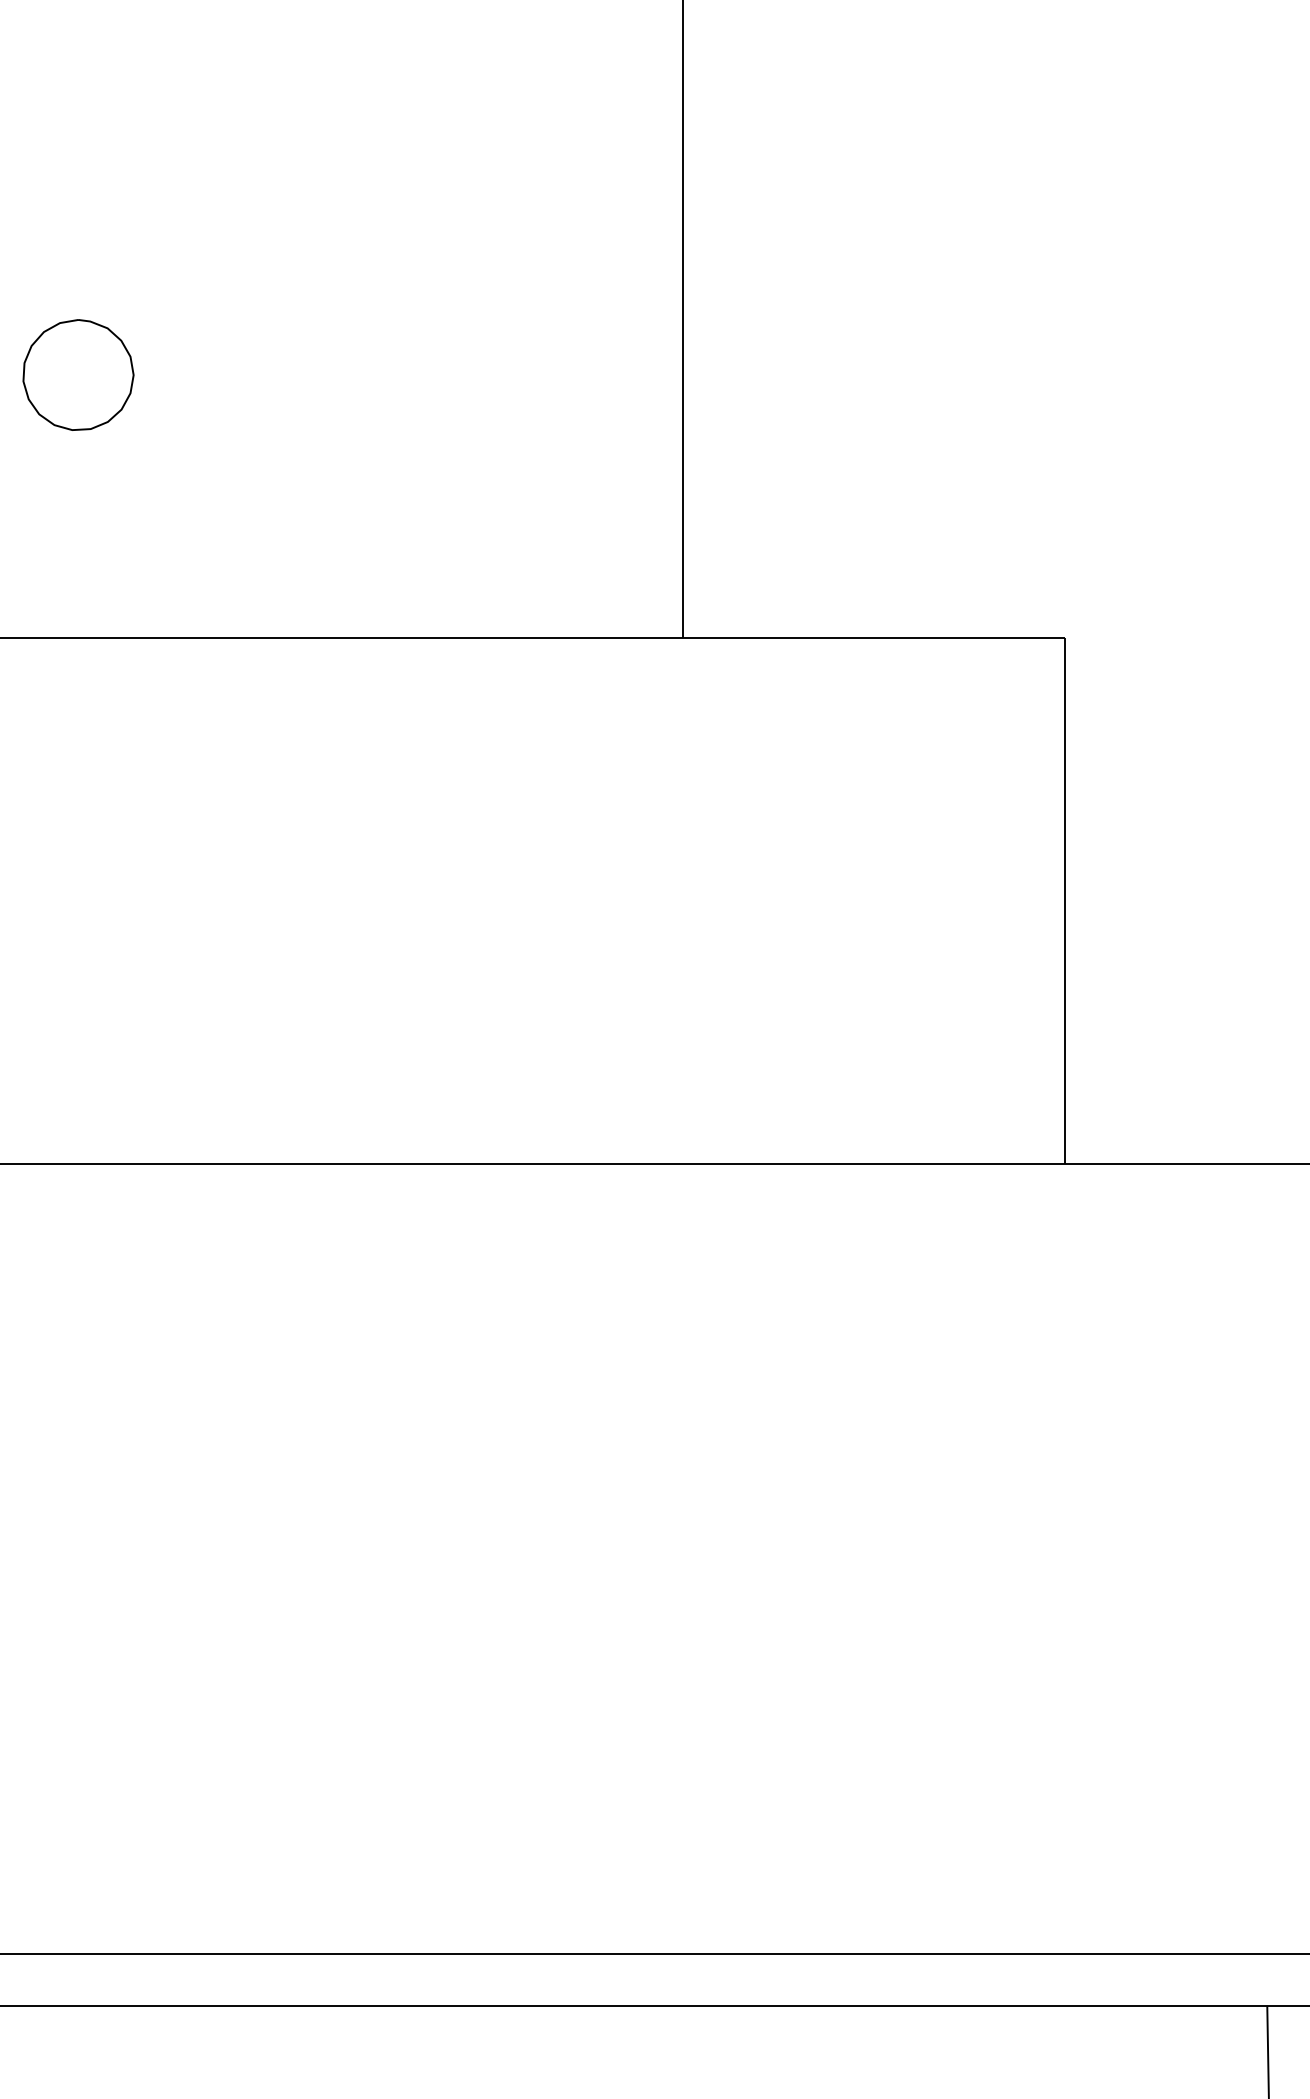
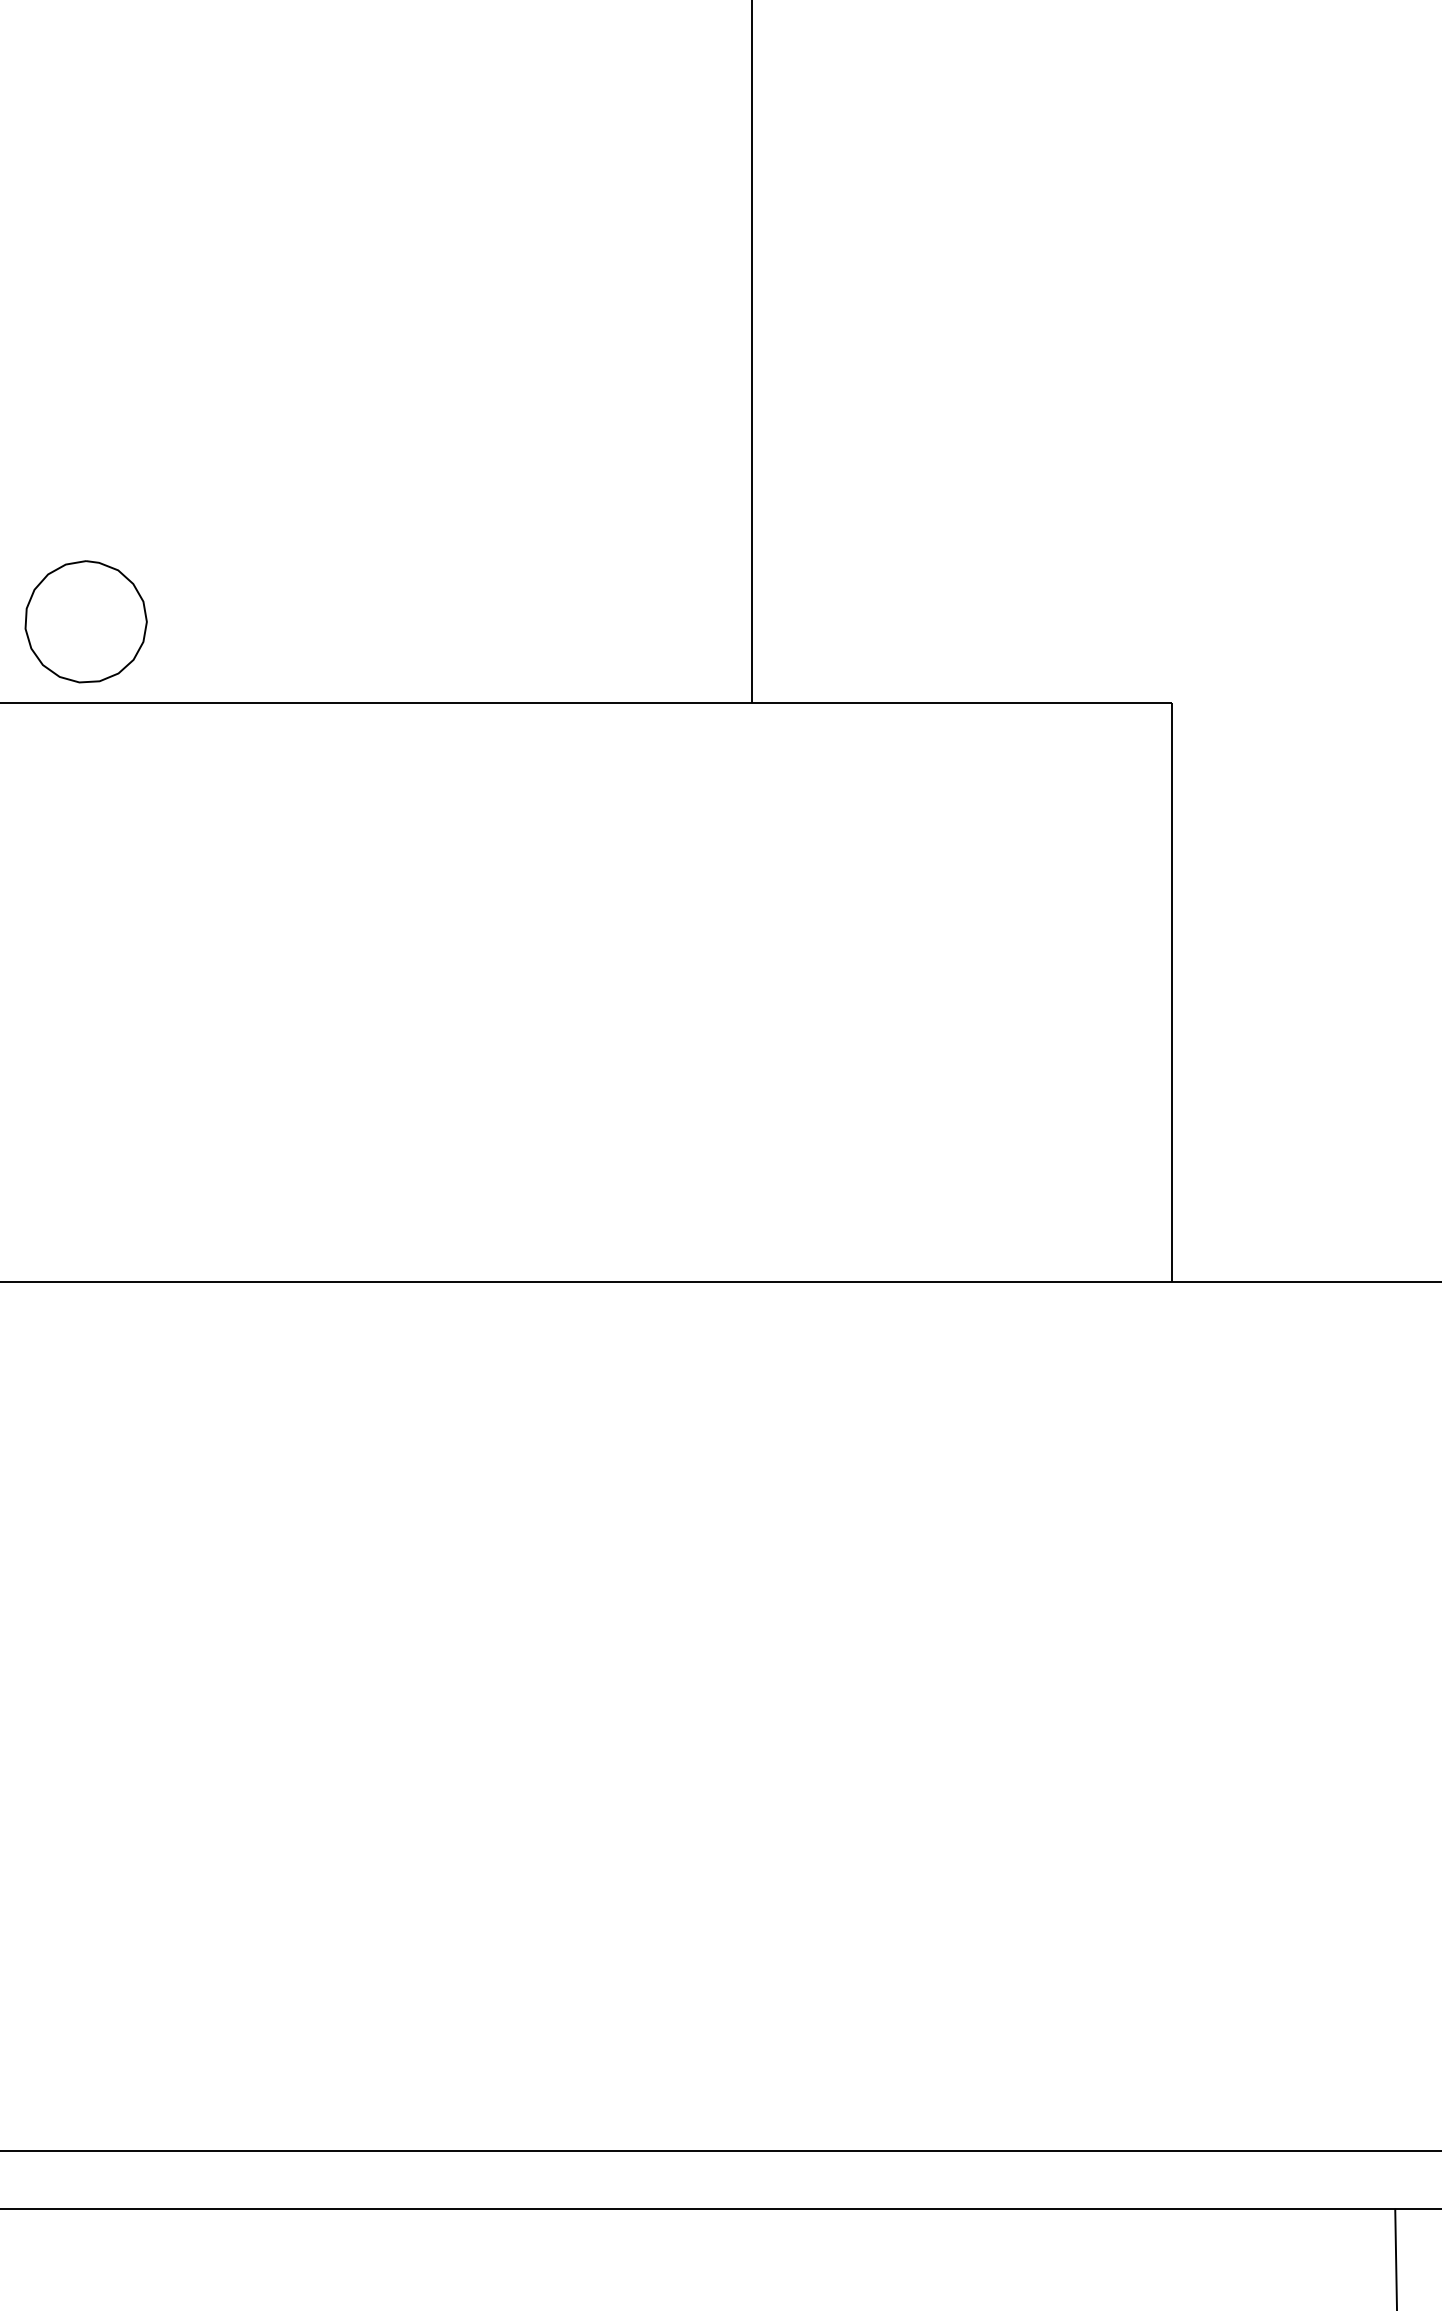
part: (77, 374) -> (85, 621), moved

